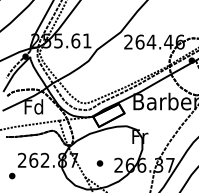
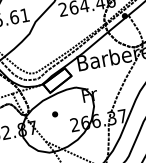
part: (99, 163) -> (54, 114), moved

